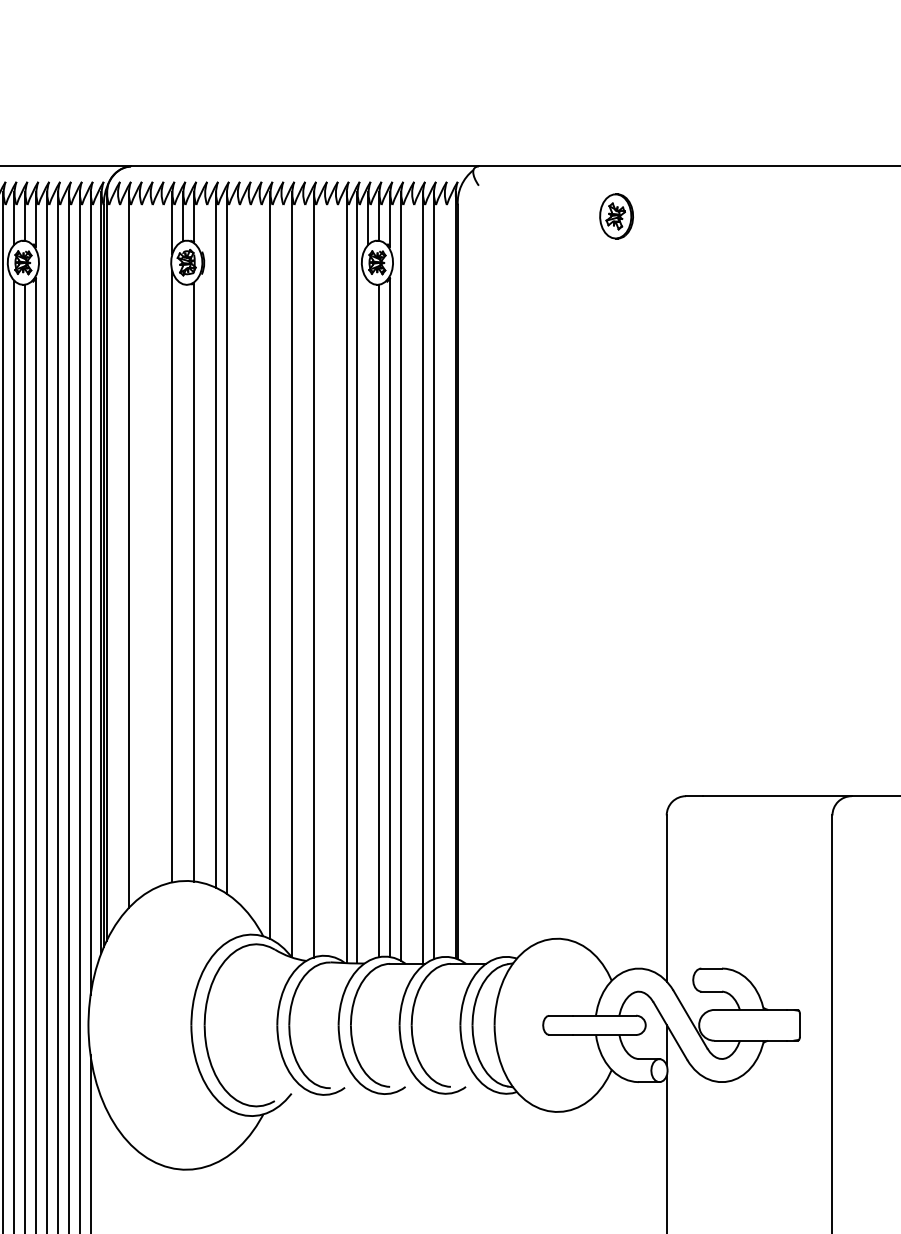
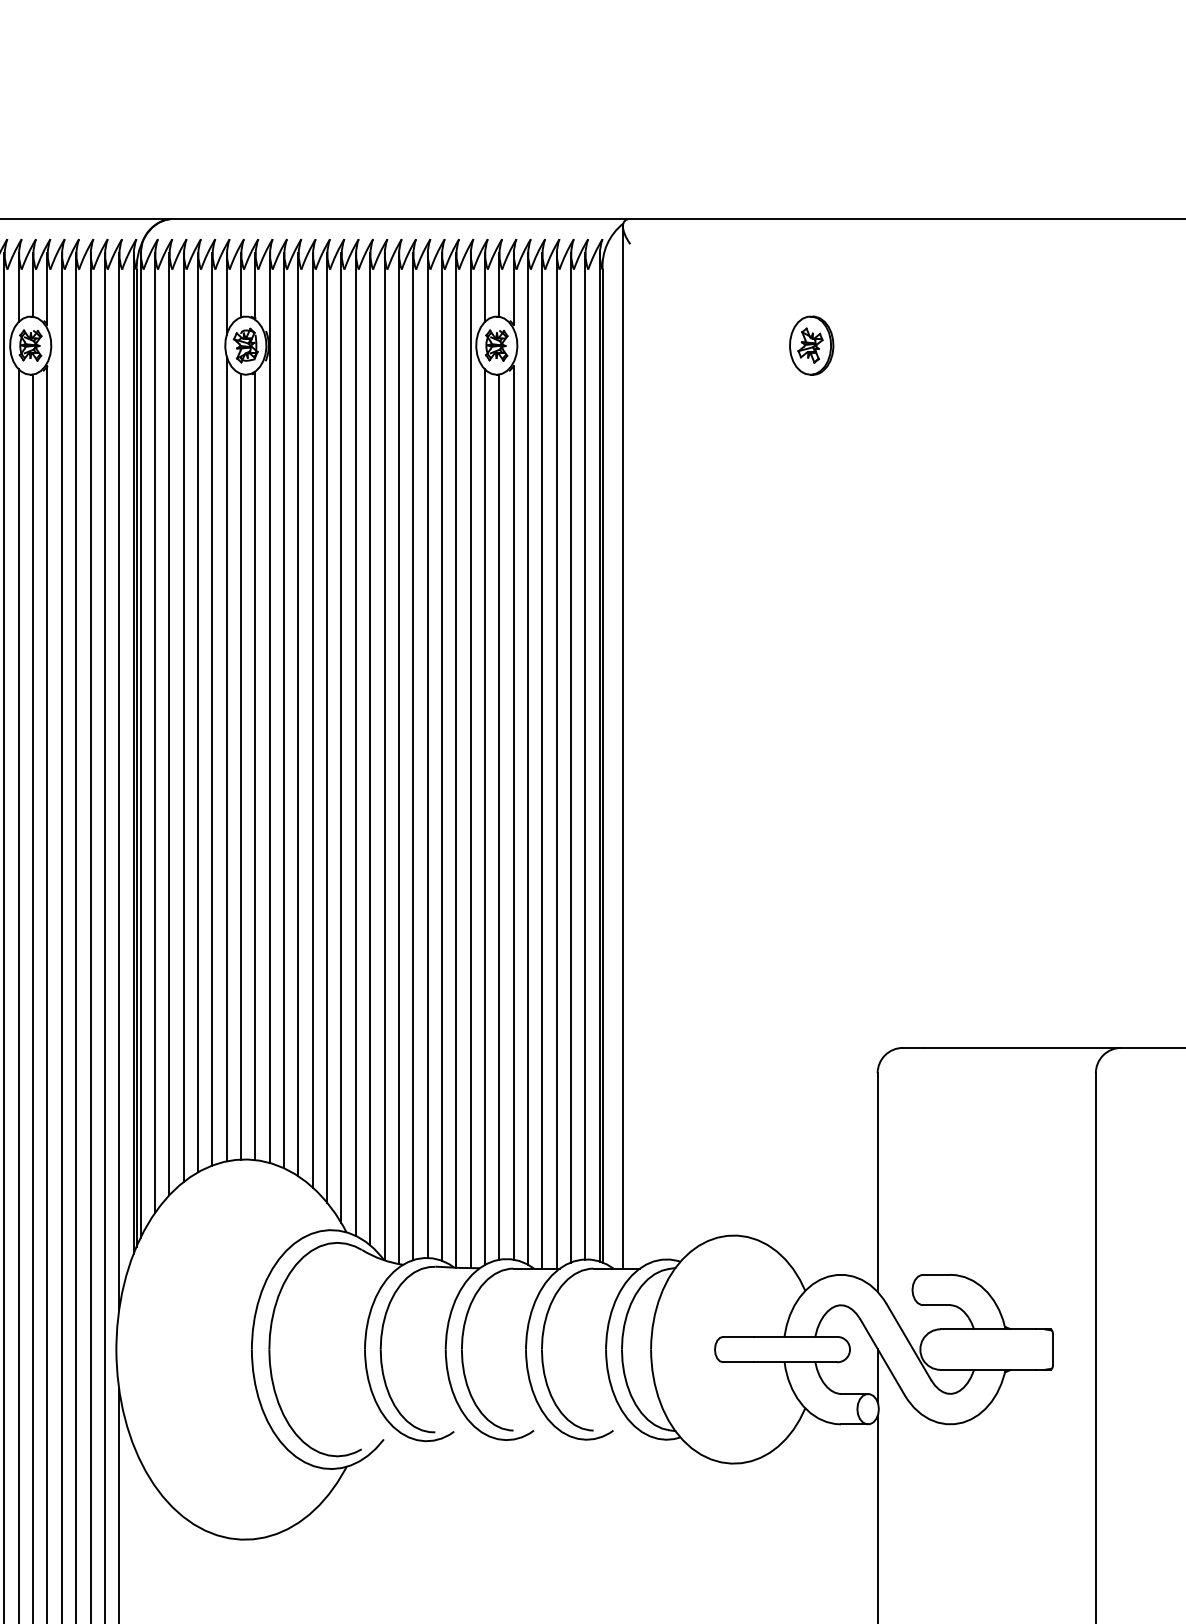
part: (616, 216) -> (811, 345), moved
line: (204, 537) -> (269, 707), added
line: (161, 538) -> (212, 708), added
line: (150, 541) -> (198, 712), added
line: (139, 545) -> (183, 717), added
line: (237, 546) -> (312, 719), added
line: (248, 552) -> (327, 727), added
line: (118, 556) -> (155, 732), added
line: (259, 560) -> (341, 737), added
line: (281, 568) -> (370, 748), added
line: (472, 568) -> (622, 747), added
line: (324, 574) -> (427, 755), added
line: (335, 574) -> (441, 756), added
line: (444, 574) -> (585, 755), added
line: (302, 575) -> (398, 757), added
line: (412, 577) -> (542, 760), added
line: (183, 582) -> (241, 766), added
line: (368, 621) -> (484, 817), added

